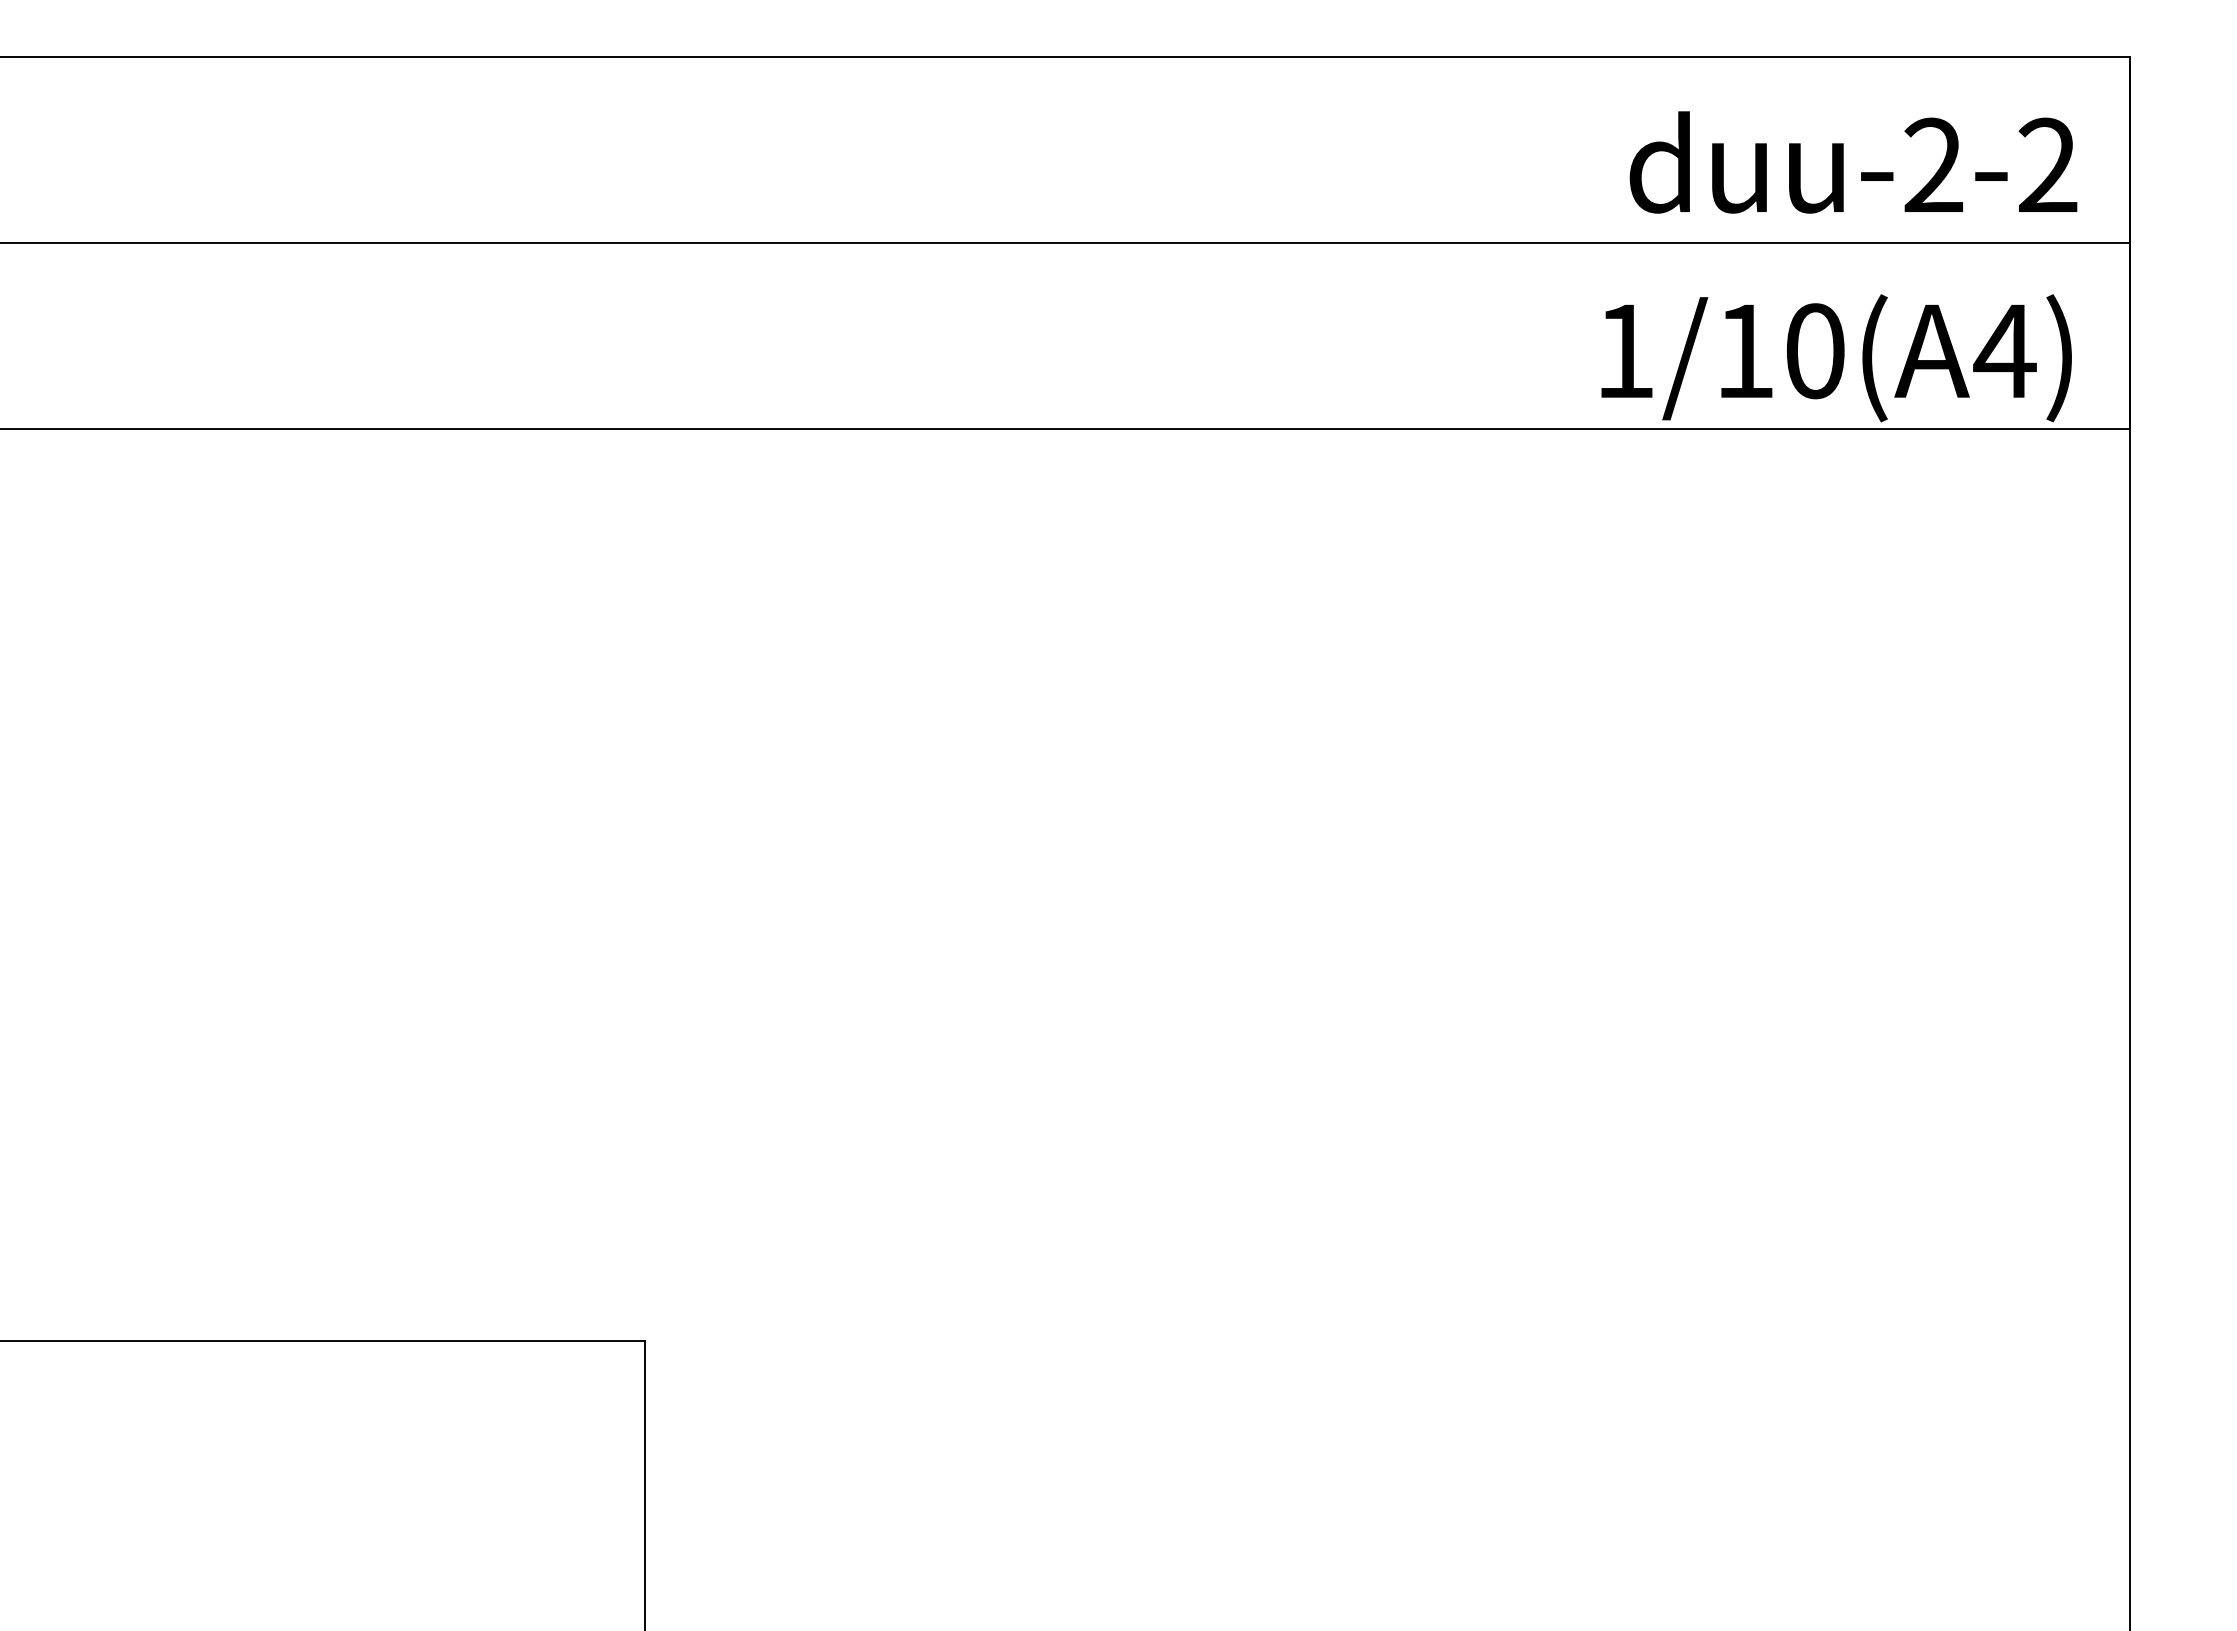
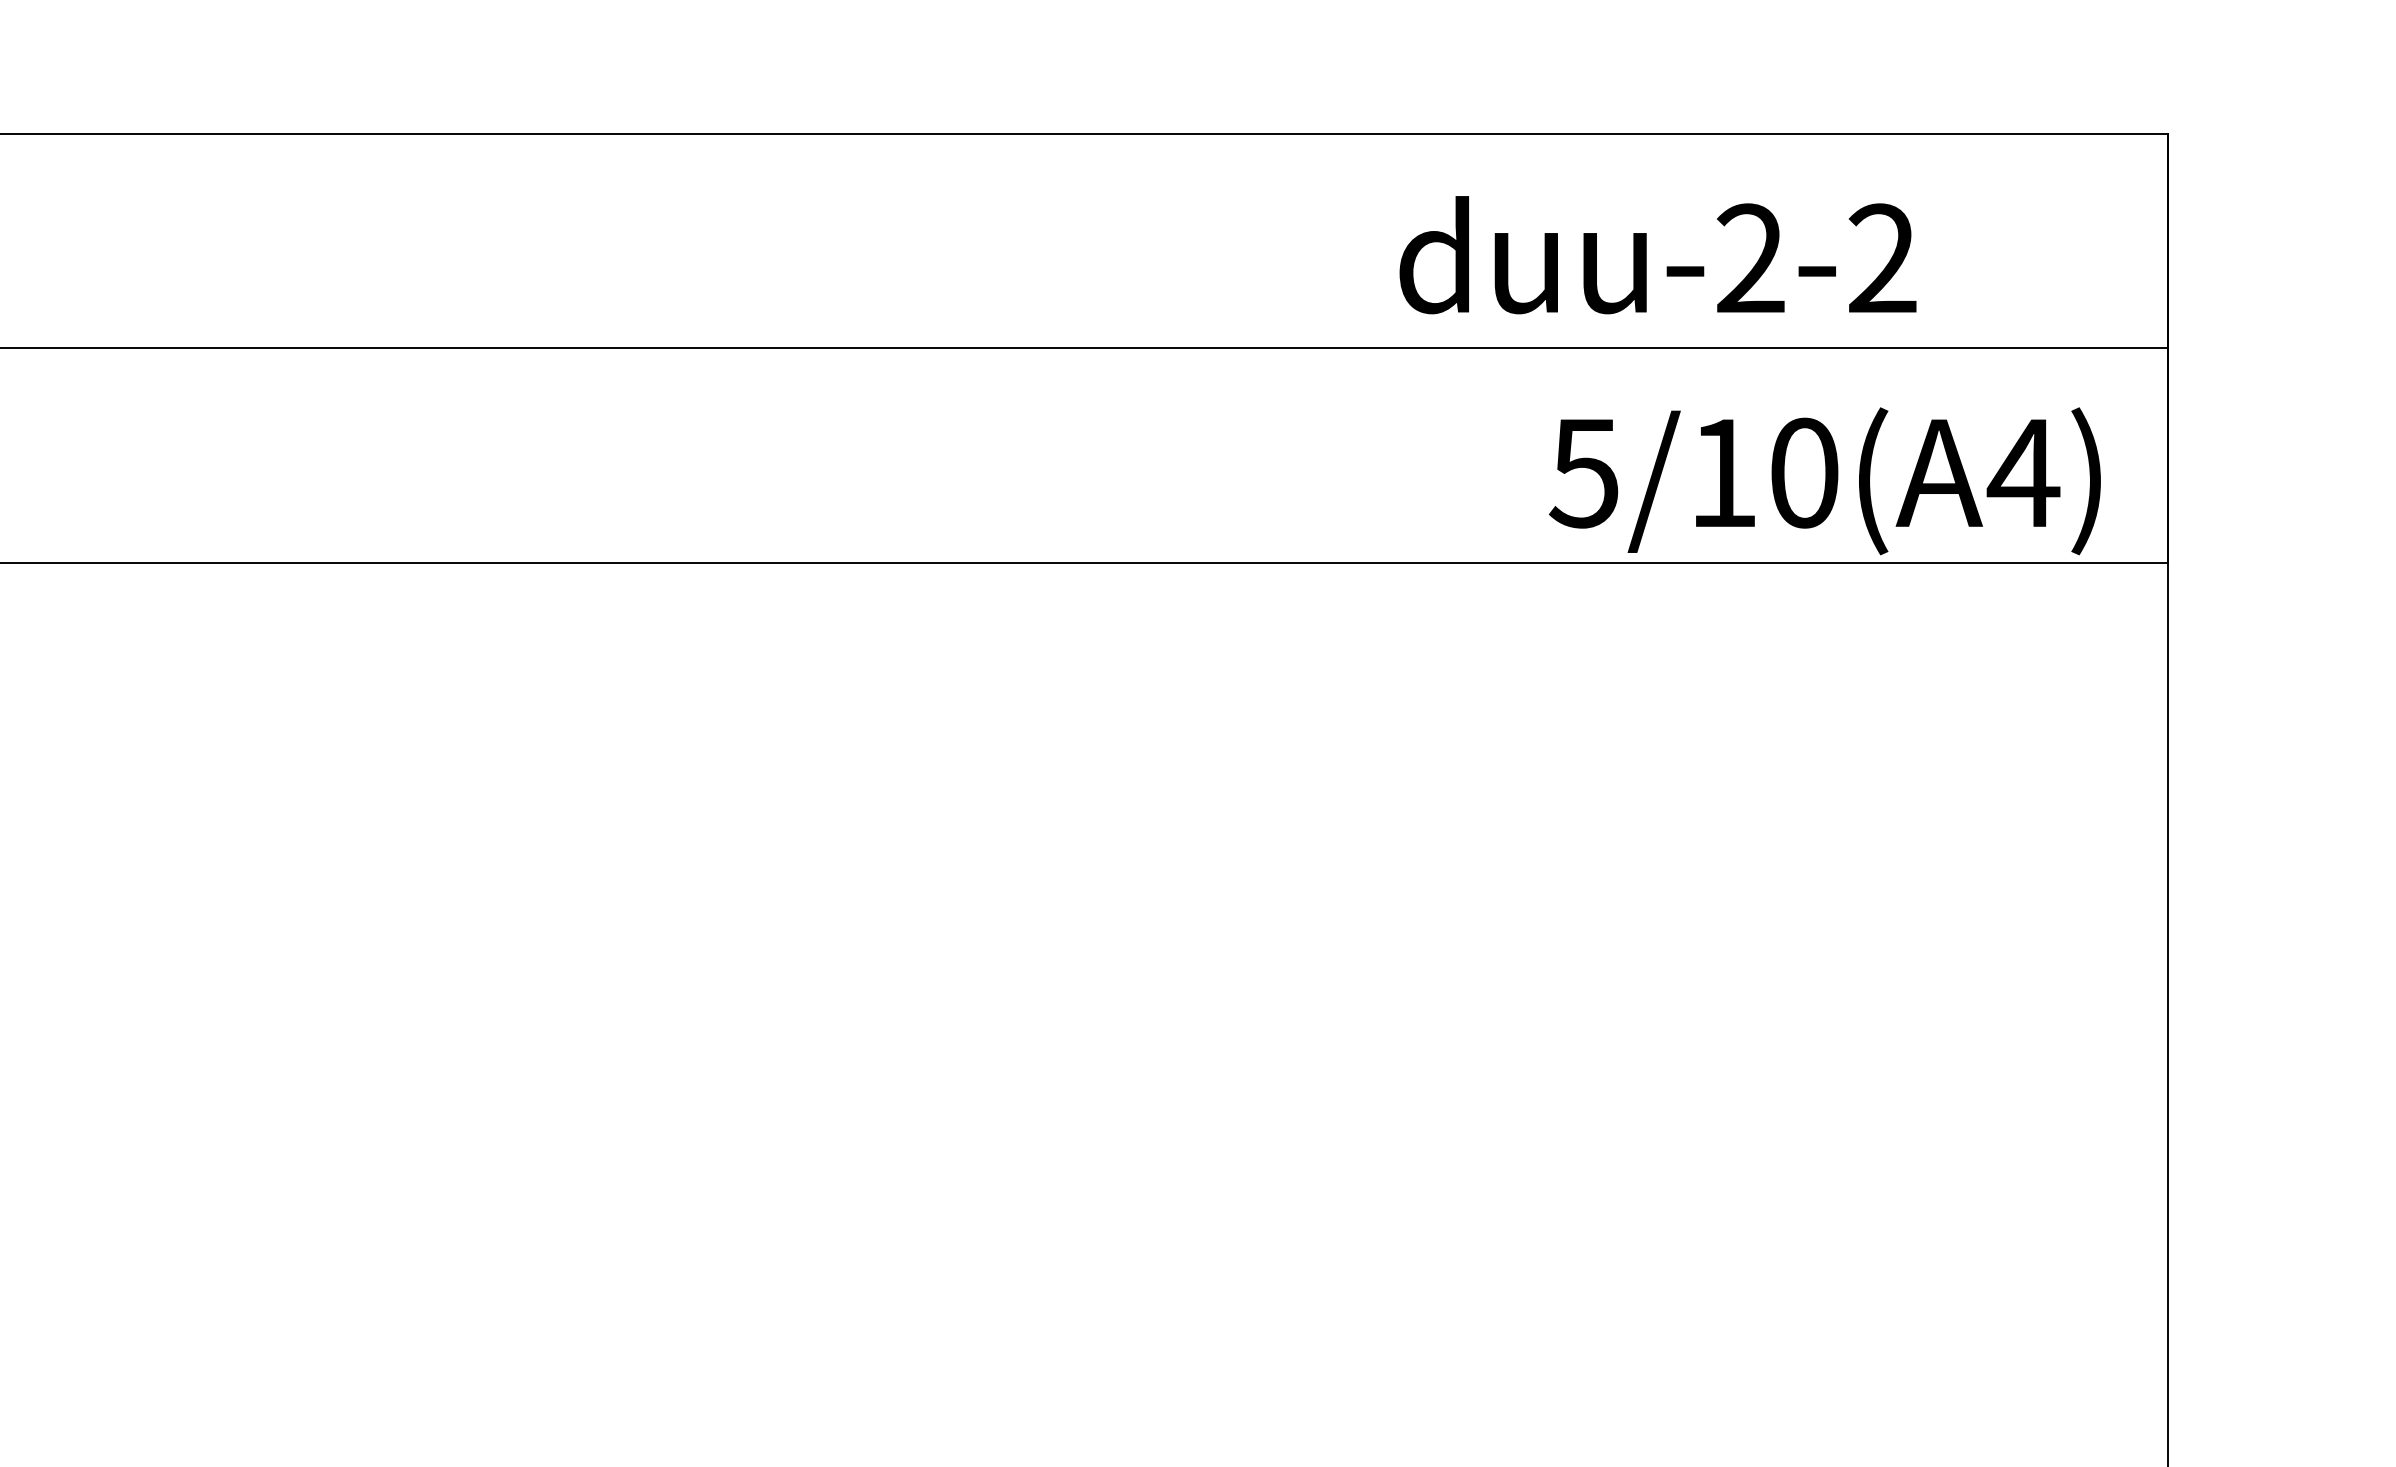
text: (1853, 162) -> (1658, 255), moved
text: (1623, 351) -> (1582, 473), 1/10(A4) -> 5/10(A4)

